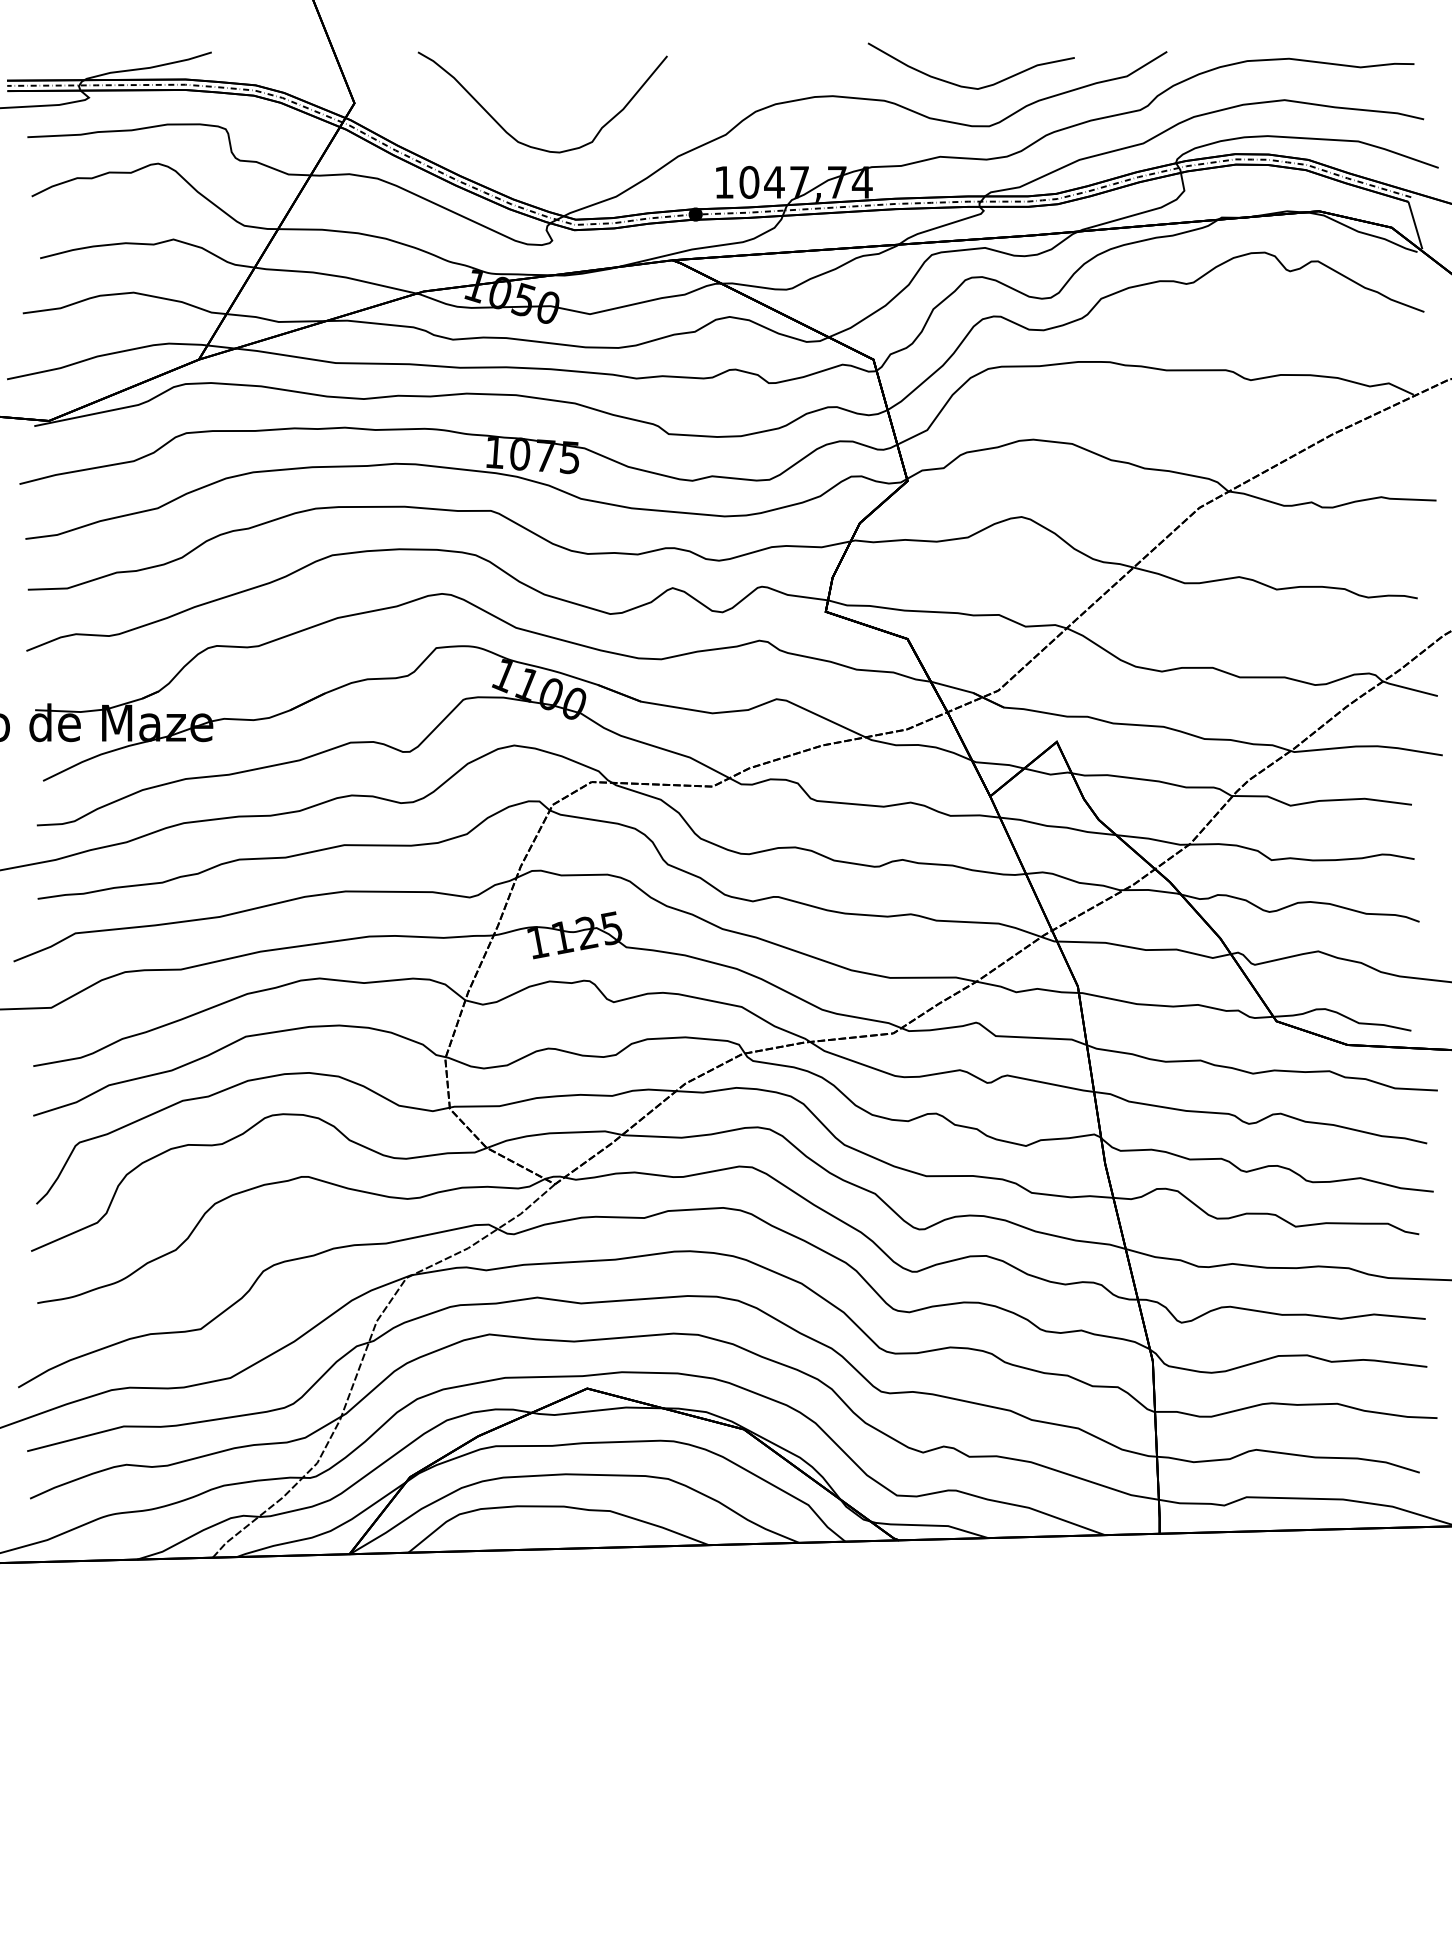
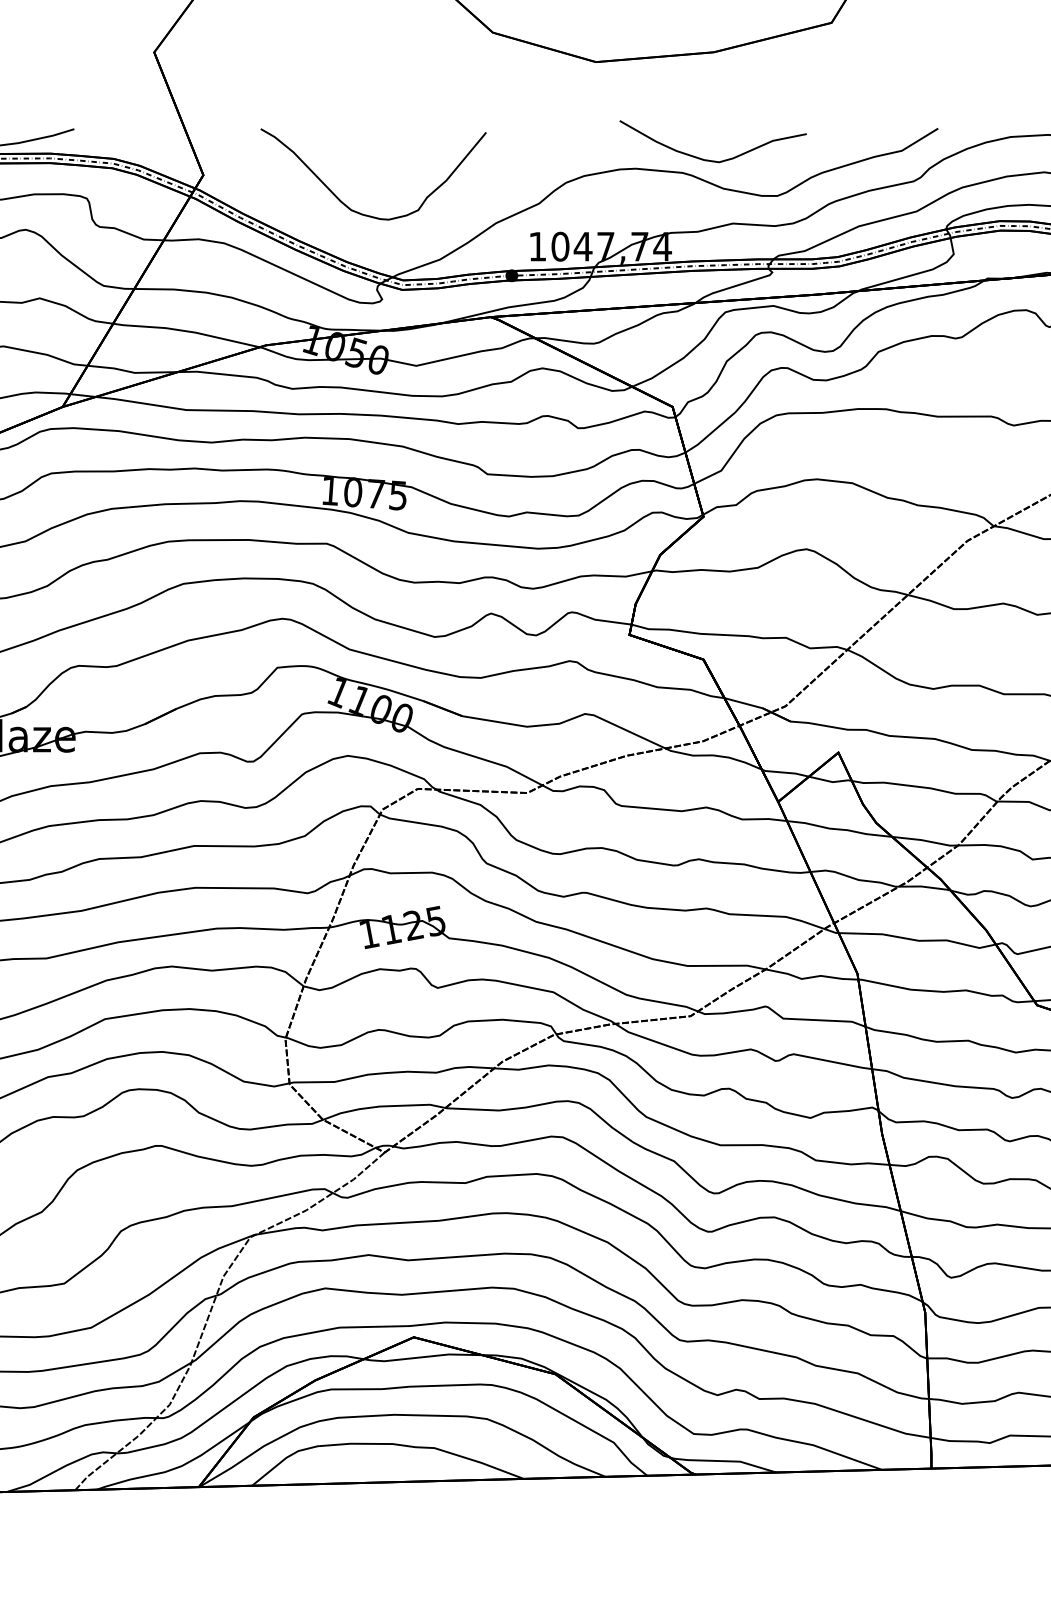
curve: (969, 86) -> (711, 159), moved

